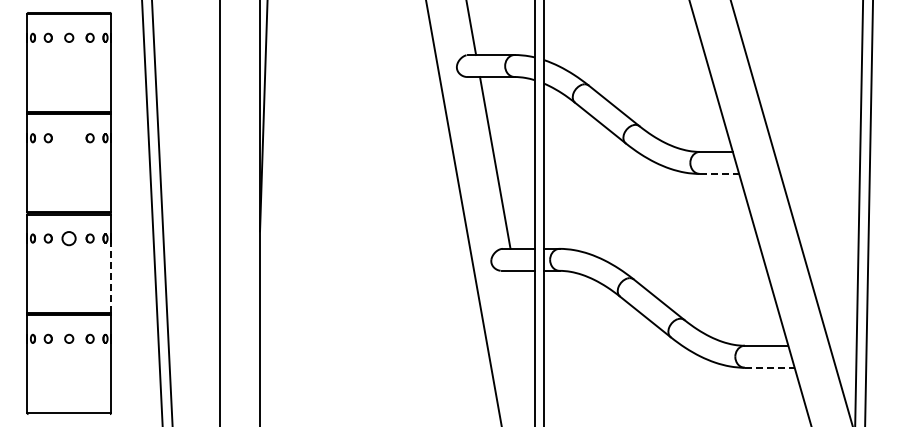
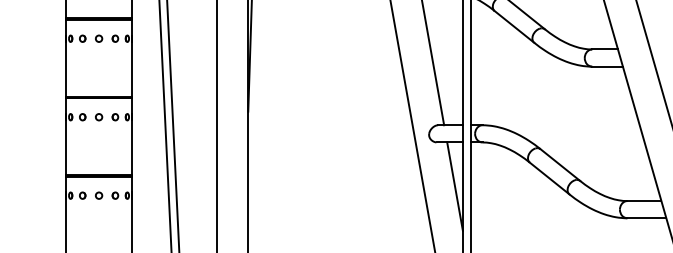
circle: (69, 138) -> (99, 38), added
line: (719, 173) -> (607, 66), dashed -> solid
circle: (69, 238) -> (99, 117), size x0.62
line: (111, 277) -> (132, 147), dashed -> solid
line: (524, 326) -> (455, 185), added
line: (769, 367) -> (646, 218), dashed -> solid

